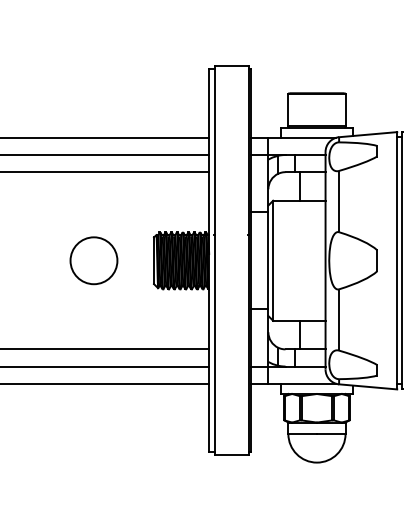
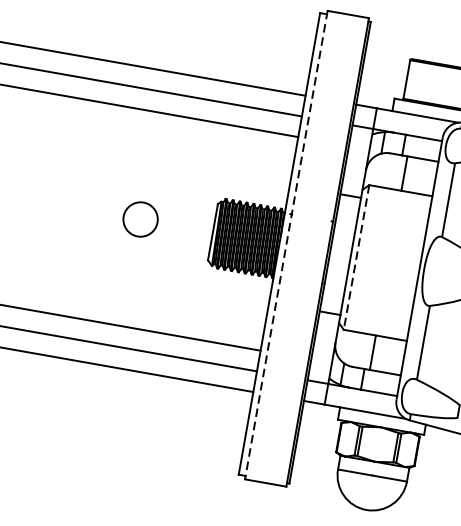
circle: (93, 260) -> (140, 218), size x0.6
line: (214, 261) -> (285, 245), solid -> dashed
line: (273, 261) -> (356, 258), solid -> dashed

